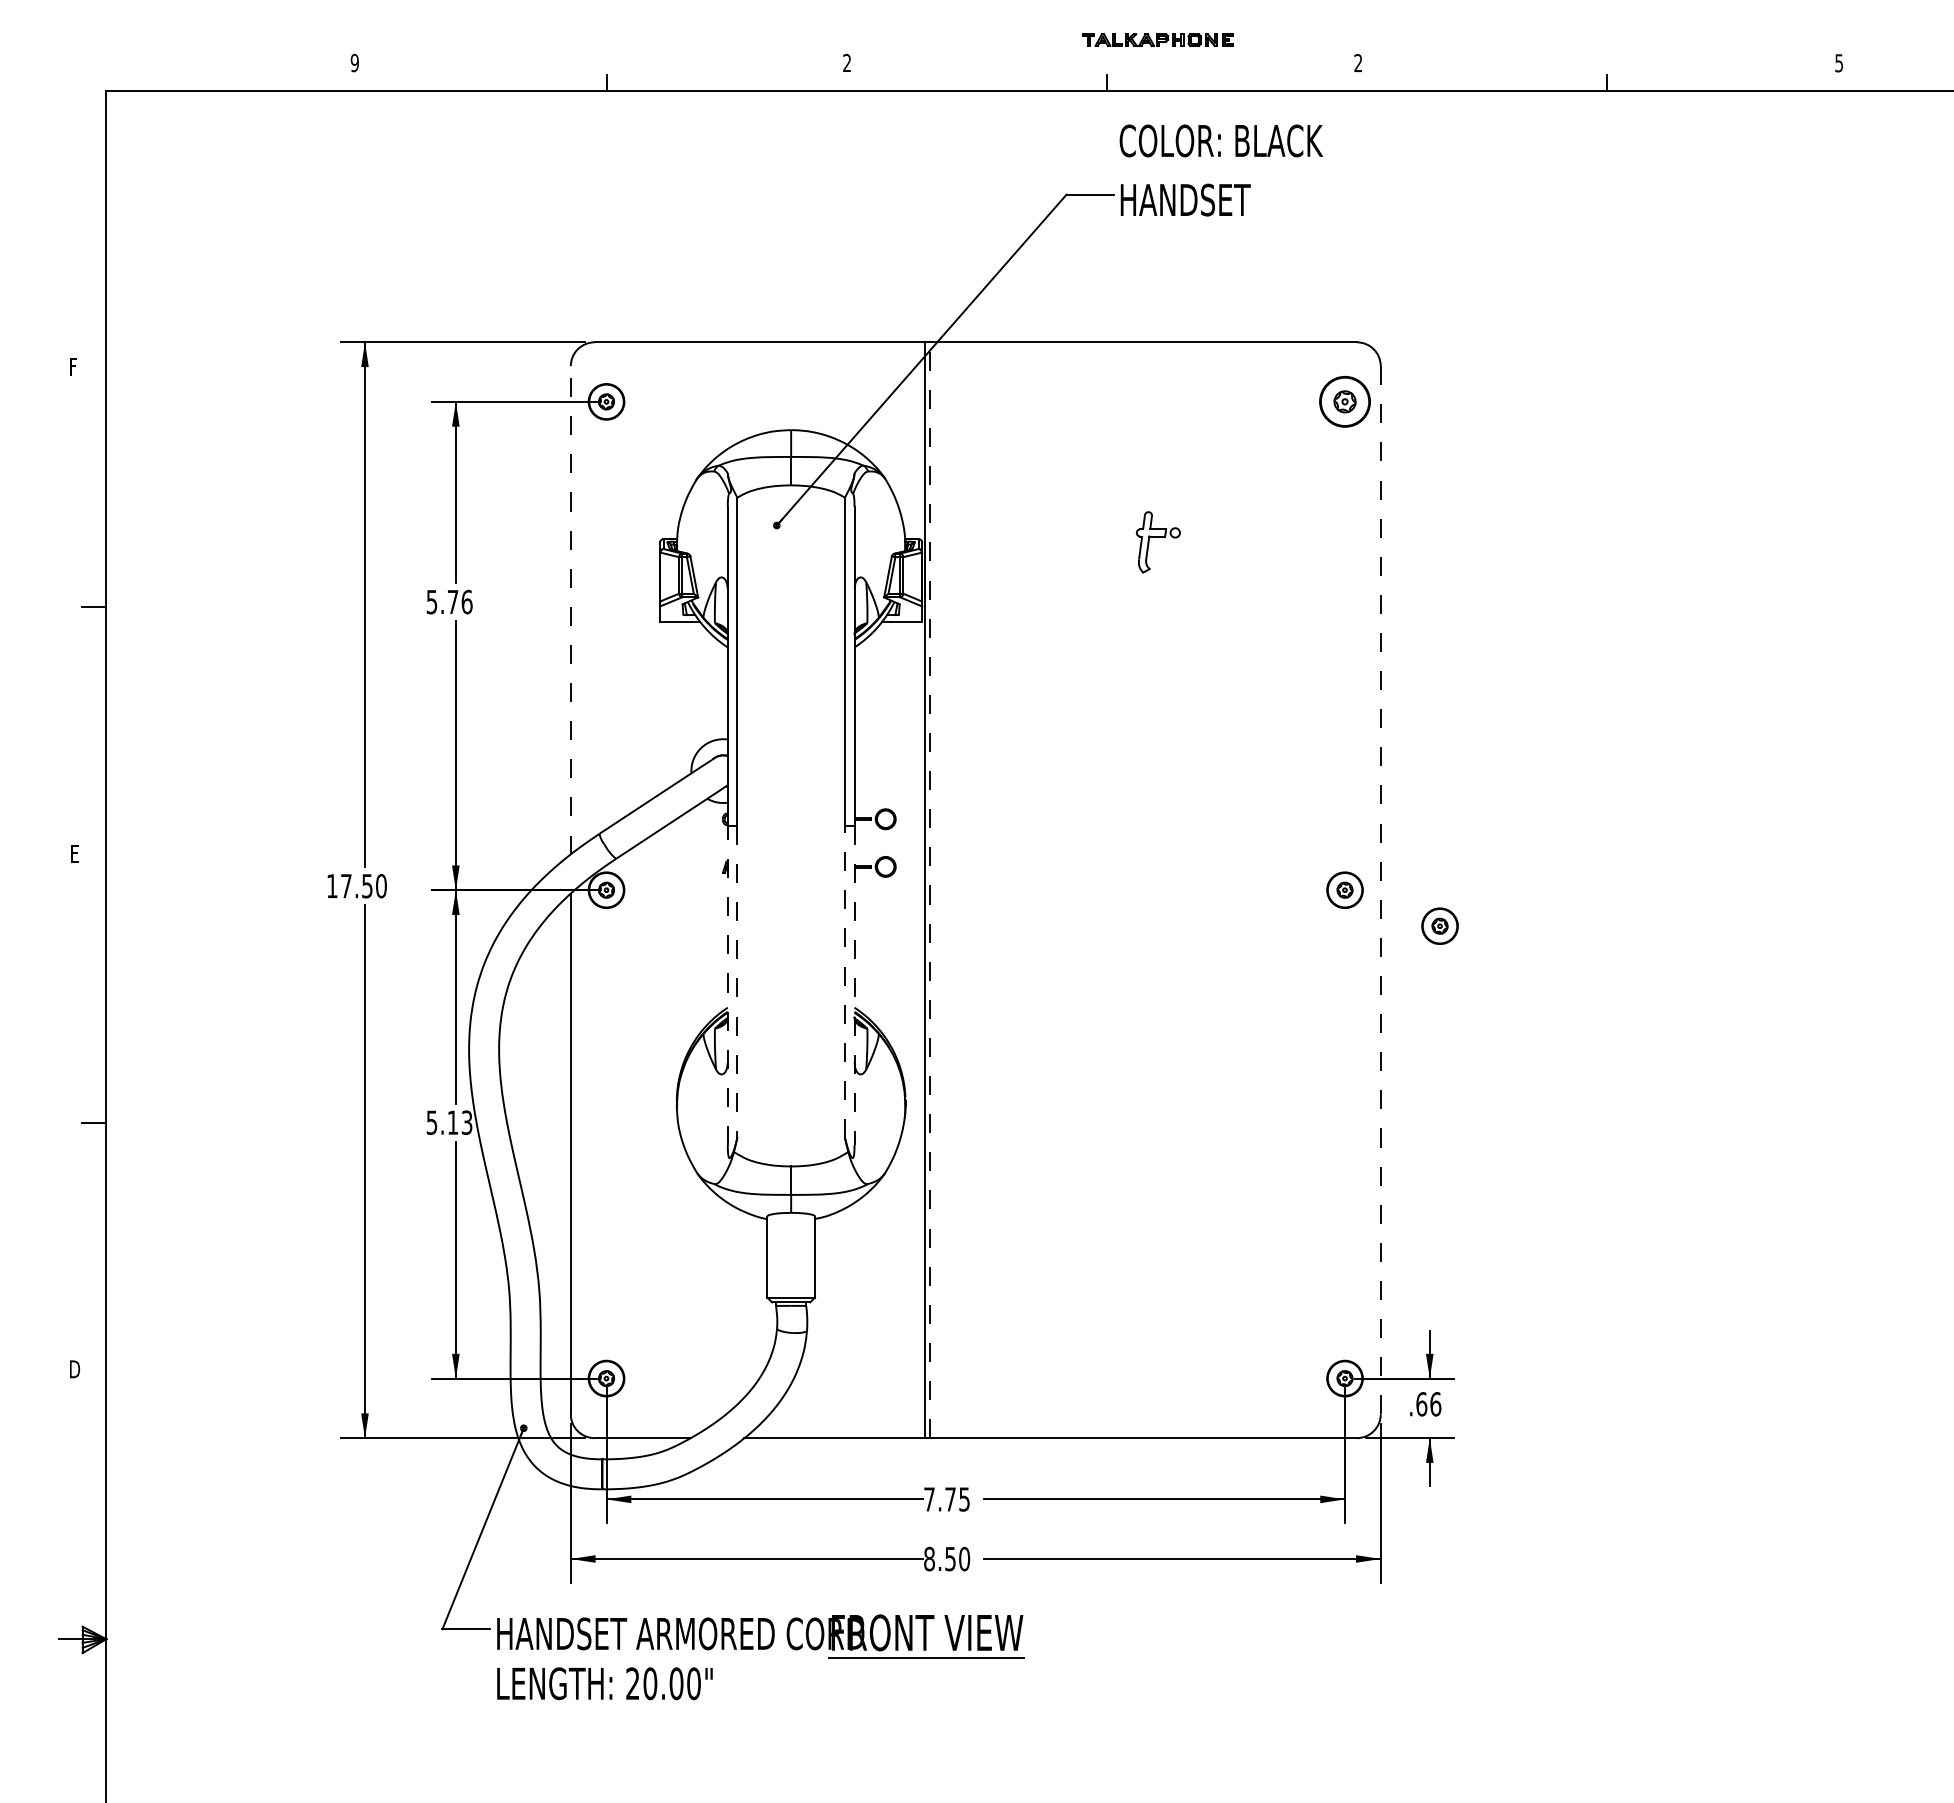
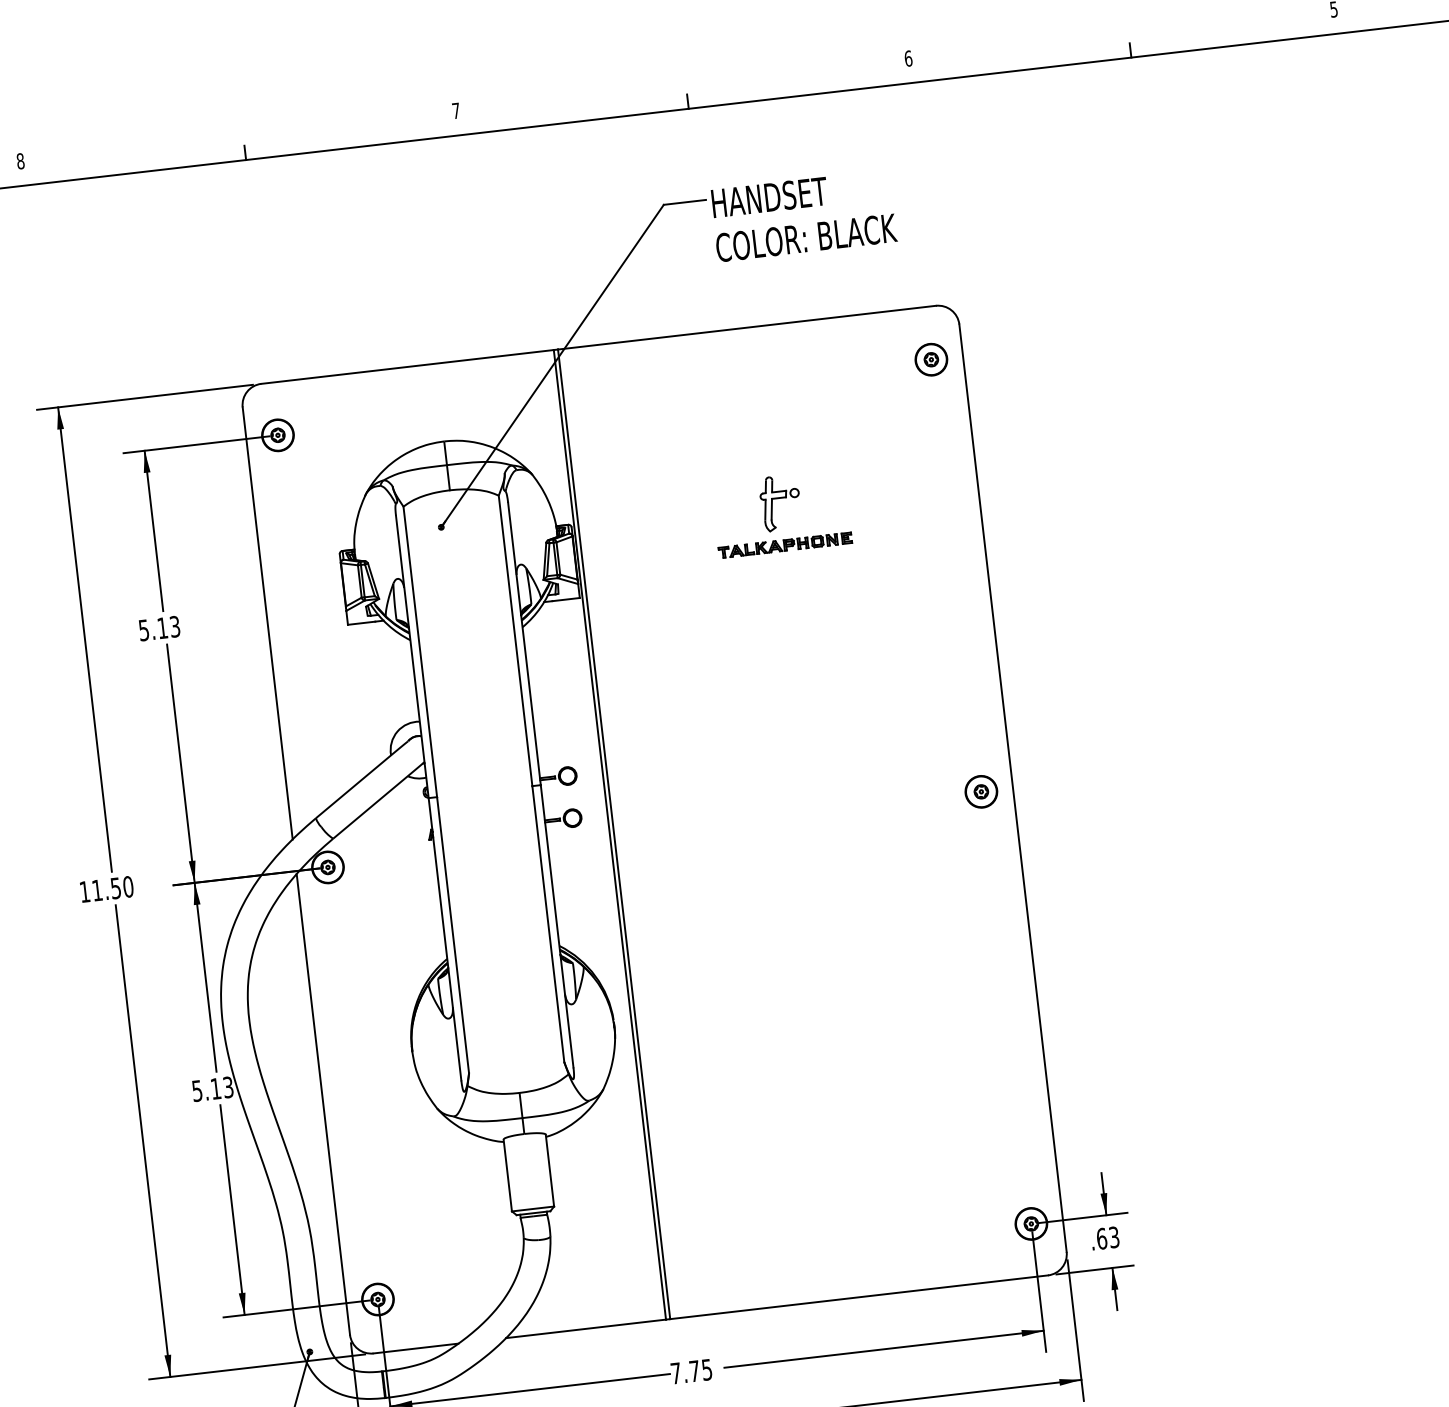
part: (1157, 39) -> (784, 544), moved
text: (846, 62) -> (455, 110), 2 -> 7
text: (354, 63) -> (20, 161), 9 -> 8
text: (1358, 63) -> (908, 58), 2 -> 6
text: (1221, 140) -> (806, 237), moved
part: (1344, 401) -> (930, 359), size x0.71
text: (460, 601) -> (169, 626), 5.76 -> 5.13
line: (570, 609) -> (267, 622), dashed -> solid
text: (346, 886) -> (97, 890), 17.50 -> 11.50
line: (1380, 889) -> (1012, 787), dashed -> solid
line: (929, 890) -> (613, 834), dashed -> solid
part: (1439, 925) -> (1068, 813), removed
line: (845, 981) -> (548, 923), dashed -> solid
line: (737, 982) -> (453, 935), dashed -> solid
line: (727, 985) -> (444, 939), dashed -> solid
line: (854, 985) -> (557, 926), dashed -> solid
text: (1435, 1404) -> (1114, 1237), .66 -> .63

